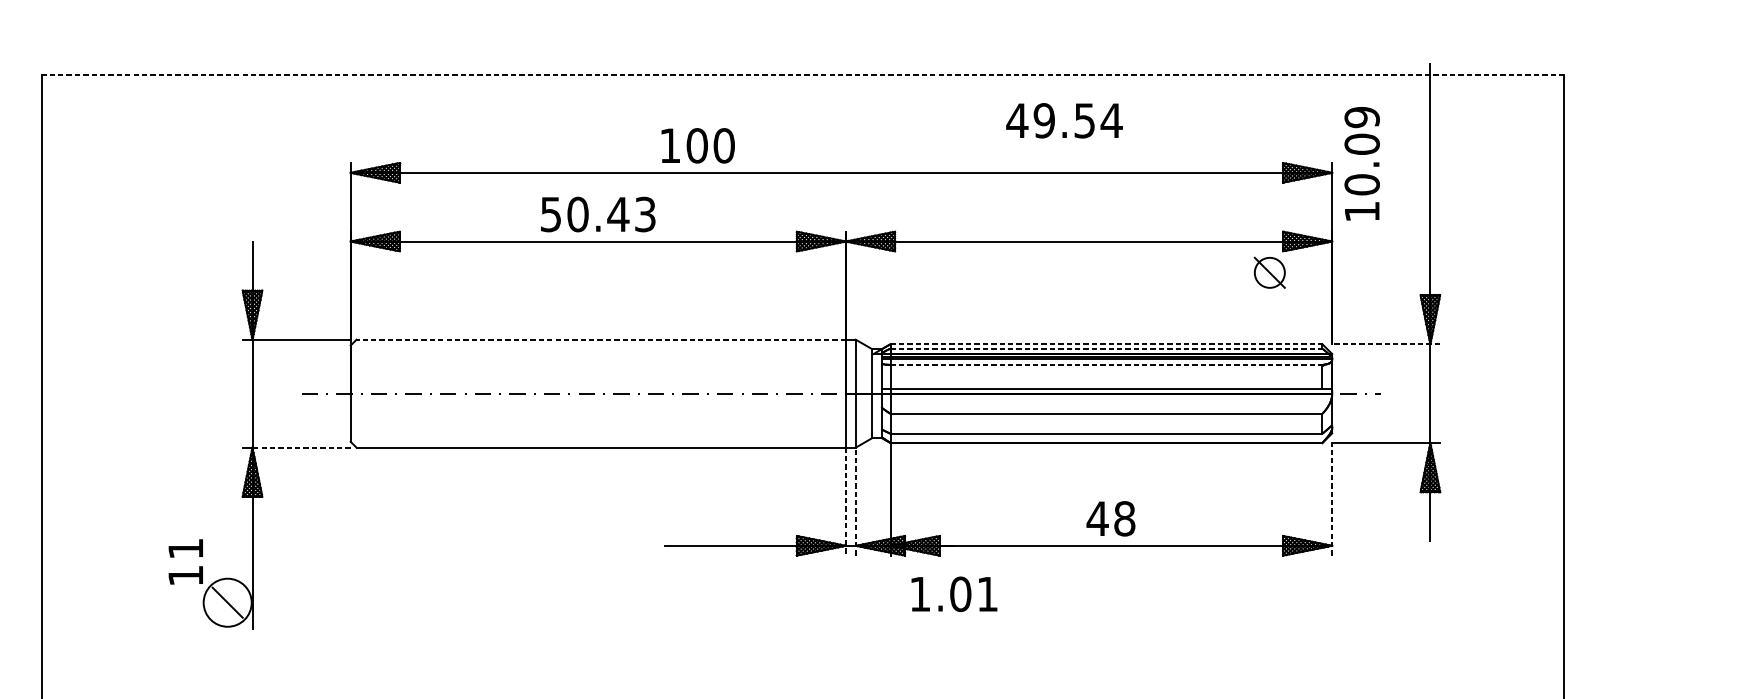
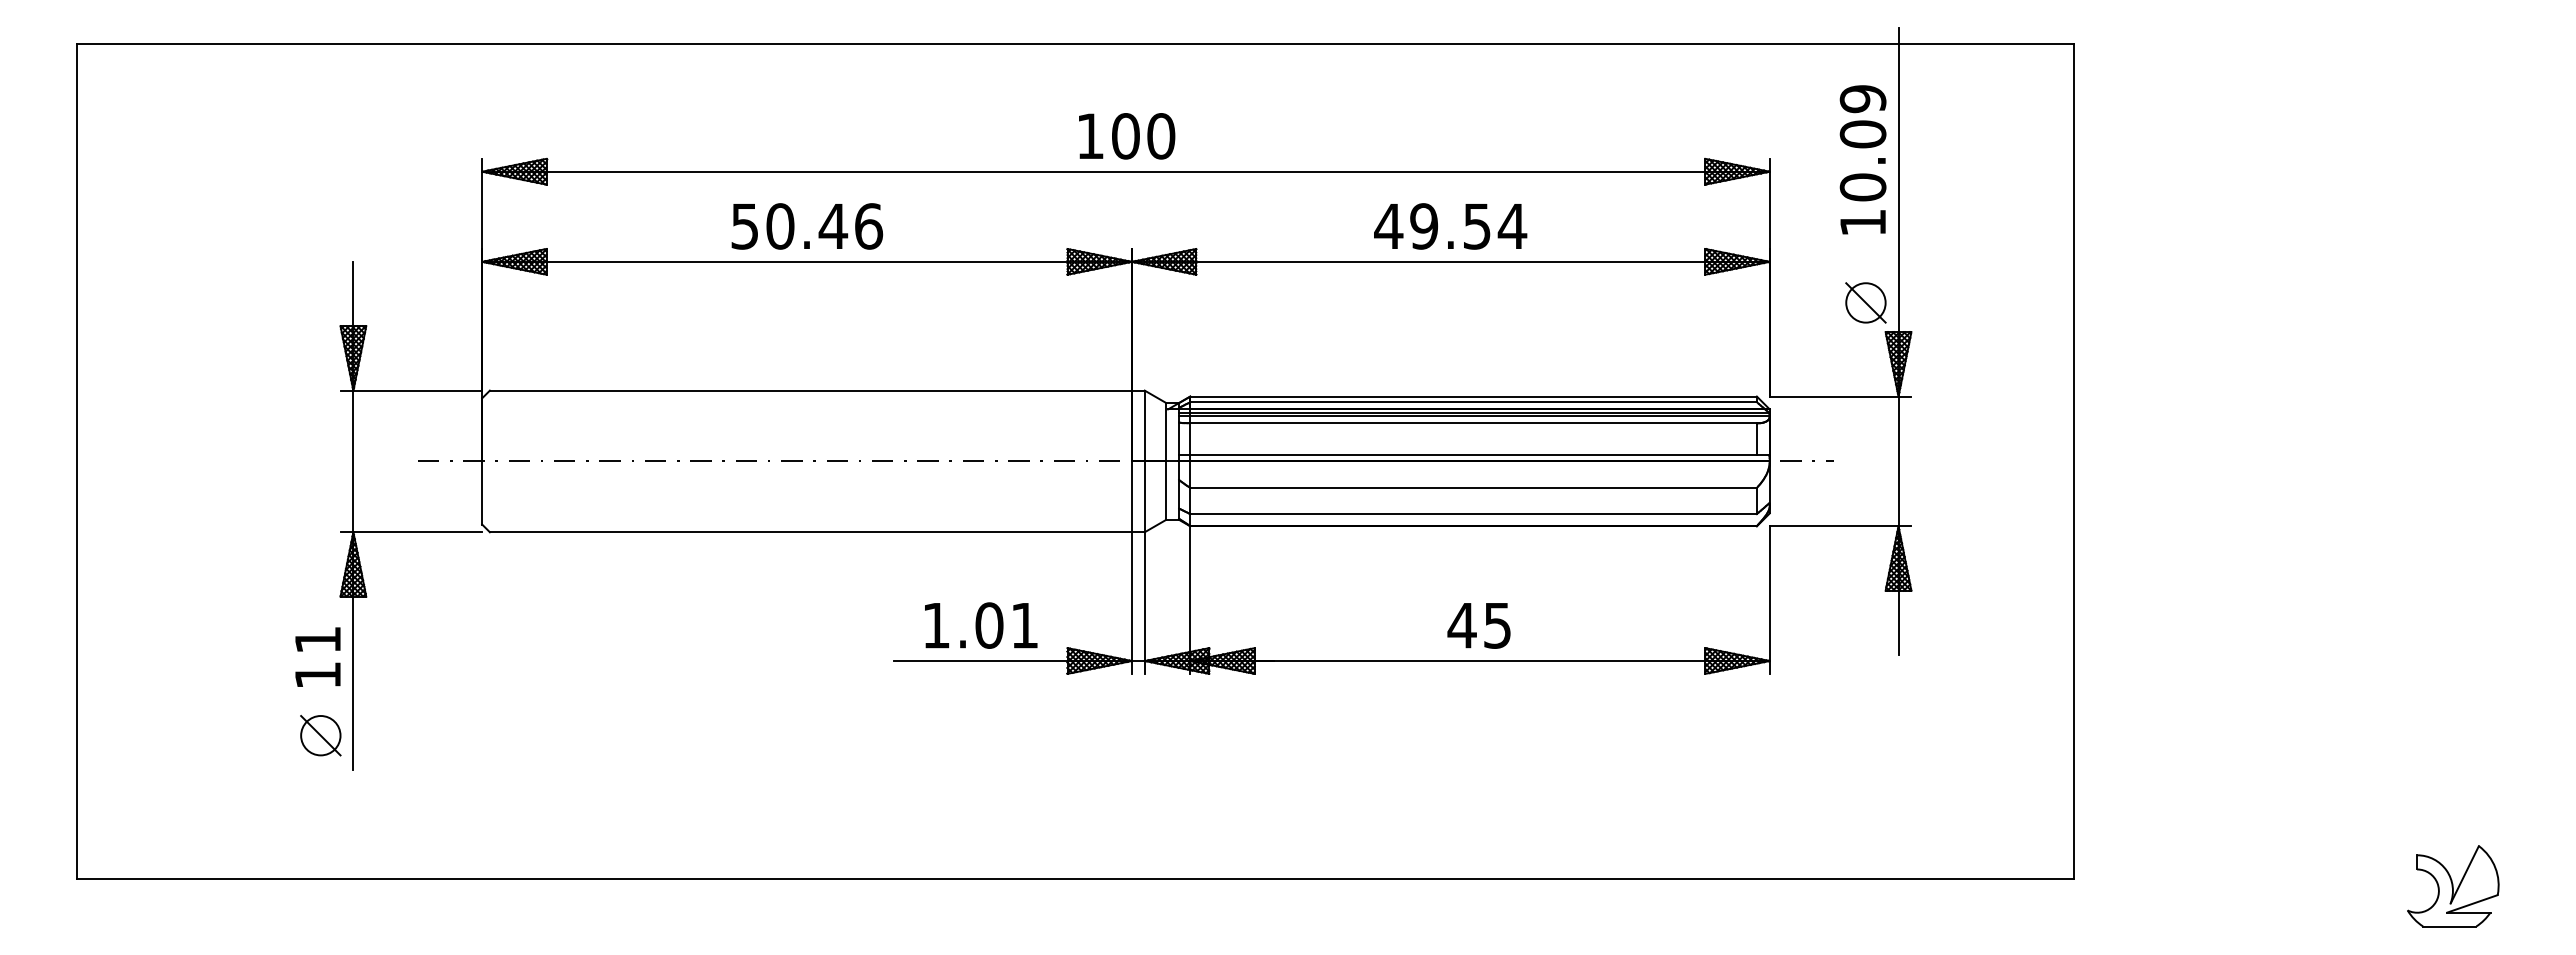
line: (802, 75) -> (1075, 43), dashed -> solid
text: (1064, 120) -> (1450, 226), moved
text: (698, 145) -> (1127, 136), moved
text: (1361, 163) -> (1862, 159), moved
text: (645, 214) -> (869, 226), 50.43 -> 50.46
part: (1269, 272) -> (1865, 302), moved
line: (600, 339) -> (810, 390), dashed -> solid
line: (1107, 344) -> (1474, 396), dashed -> solid
line: (1386, 344) -> (1840, 396), dashed -> solid
line: (1107, 348) -> (1474, 402), dashed -> solid
line: (1107, 364) -> (1474, 423), dashed -> solid
line: (301, 447) -> (417, 532), dashed -> solid
line: (1332, 499) -> (1769, 600), dashed -> solid
line: (845, 501) -> (1131, 603), dashed -> solid
line: (855, 501) -> (1144, 603), dashed -> solid
text: (1124, 518) -> (1497, 625), 48 -> 45
text: (185, 561) -> (317, 656), moved
text: (954, 594) -> (981, 625), moved
circle: (227, 602) -> (320, 735), size x0.62

